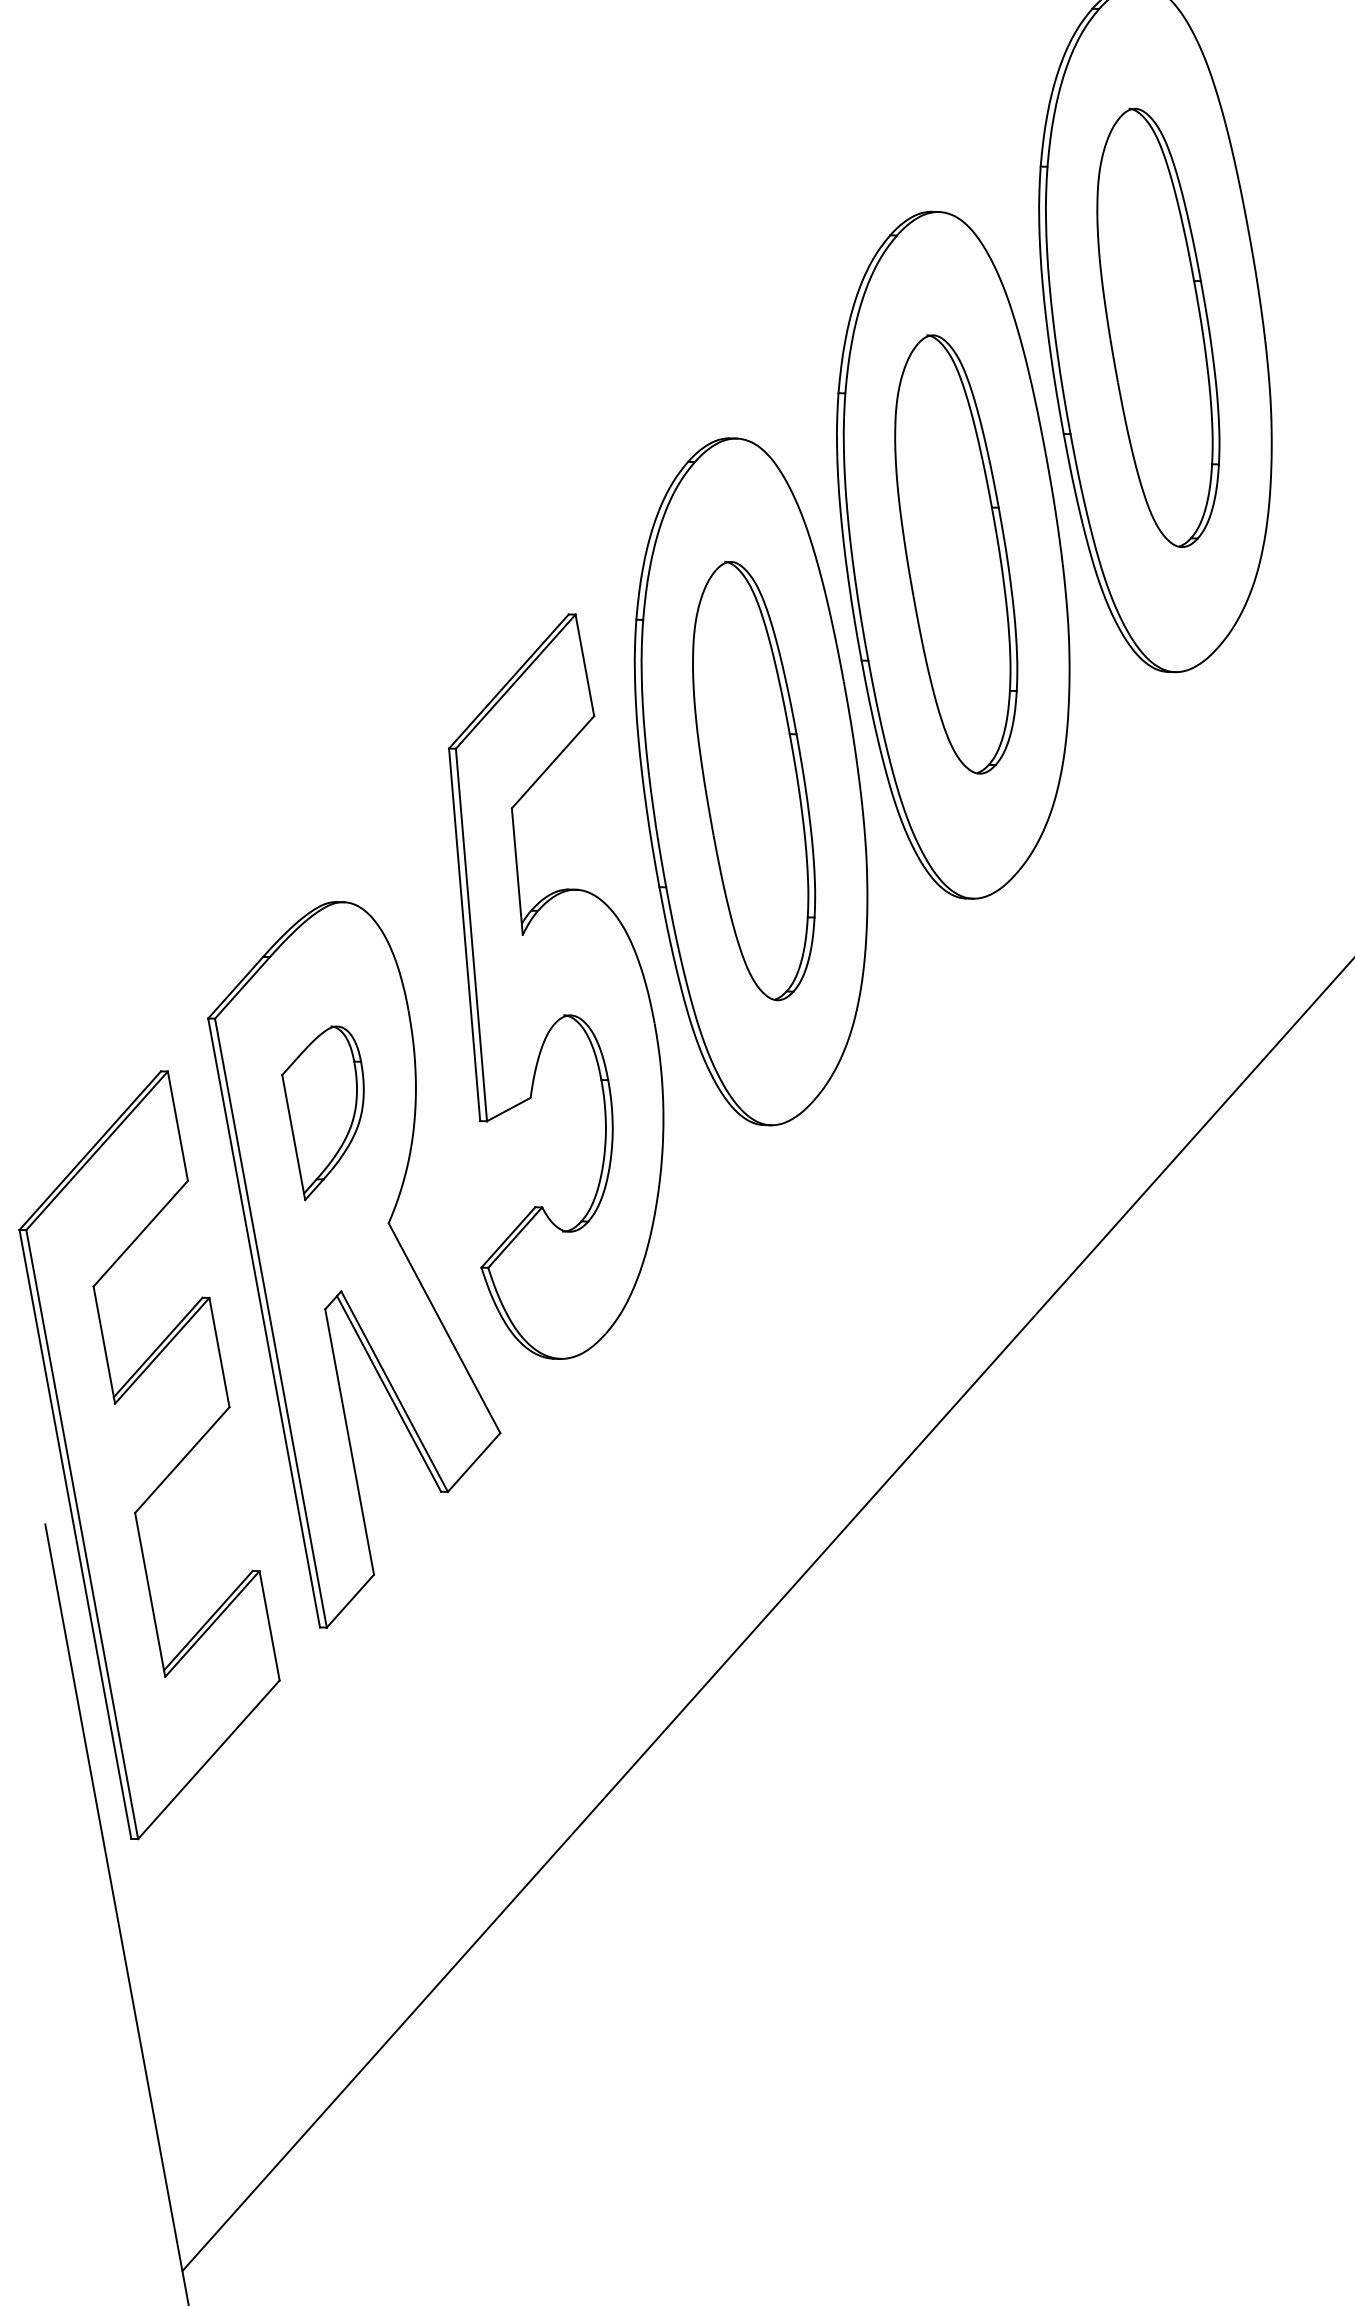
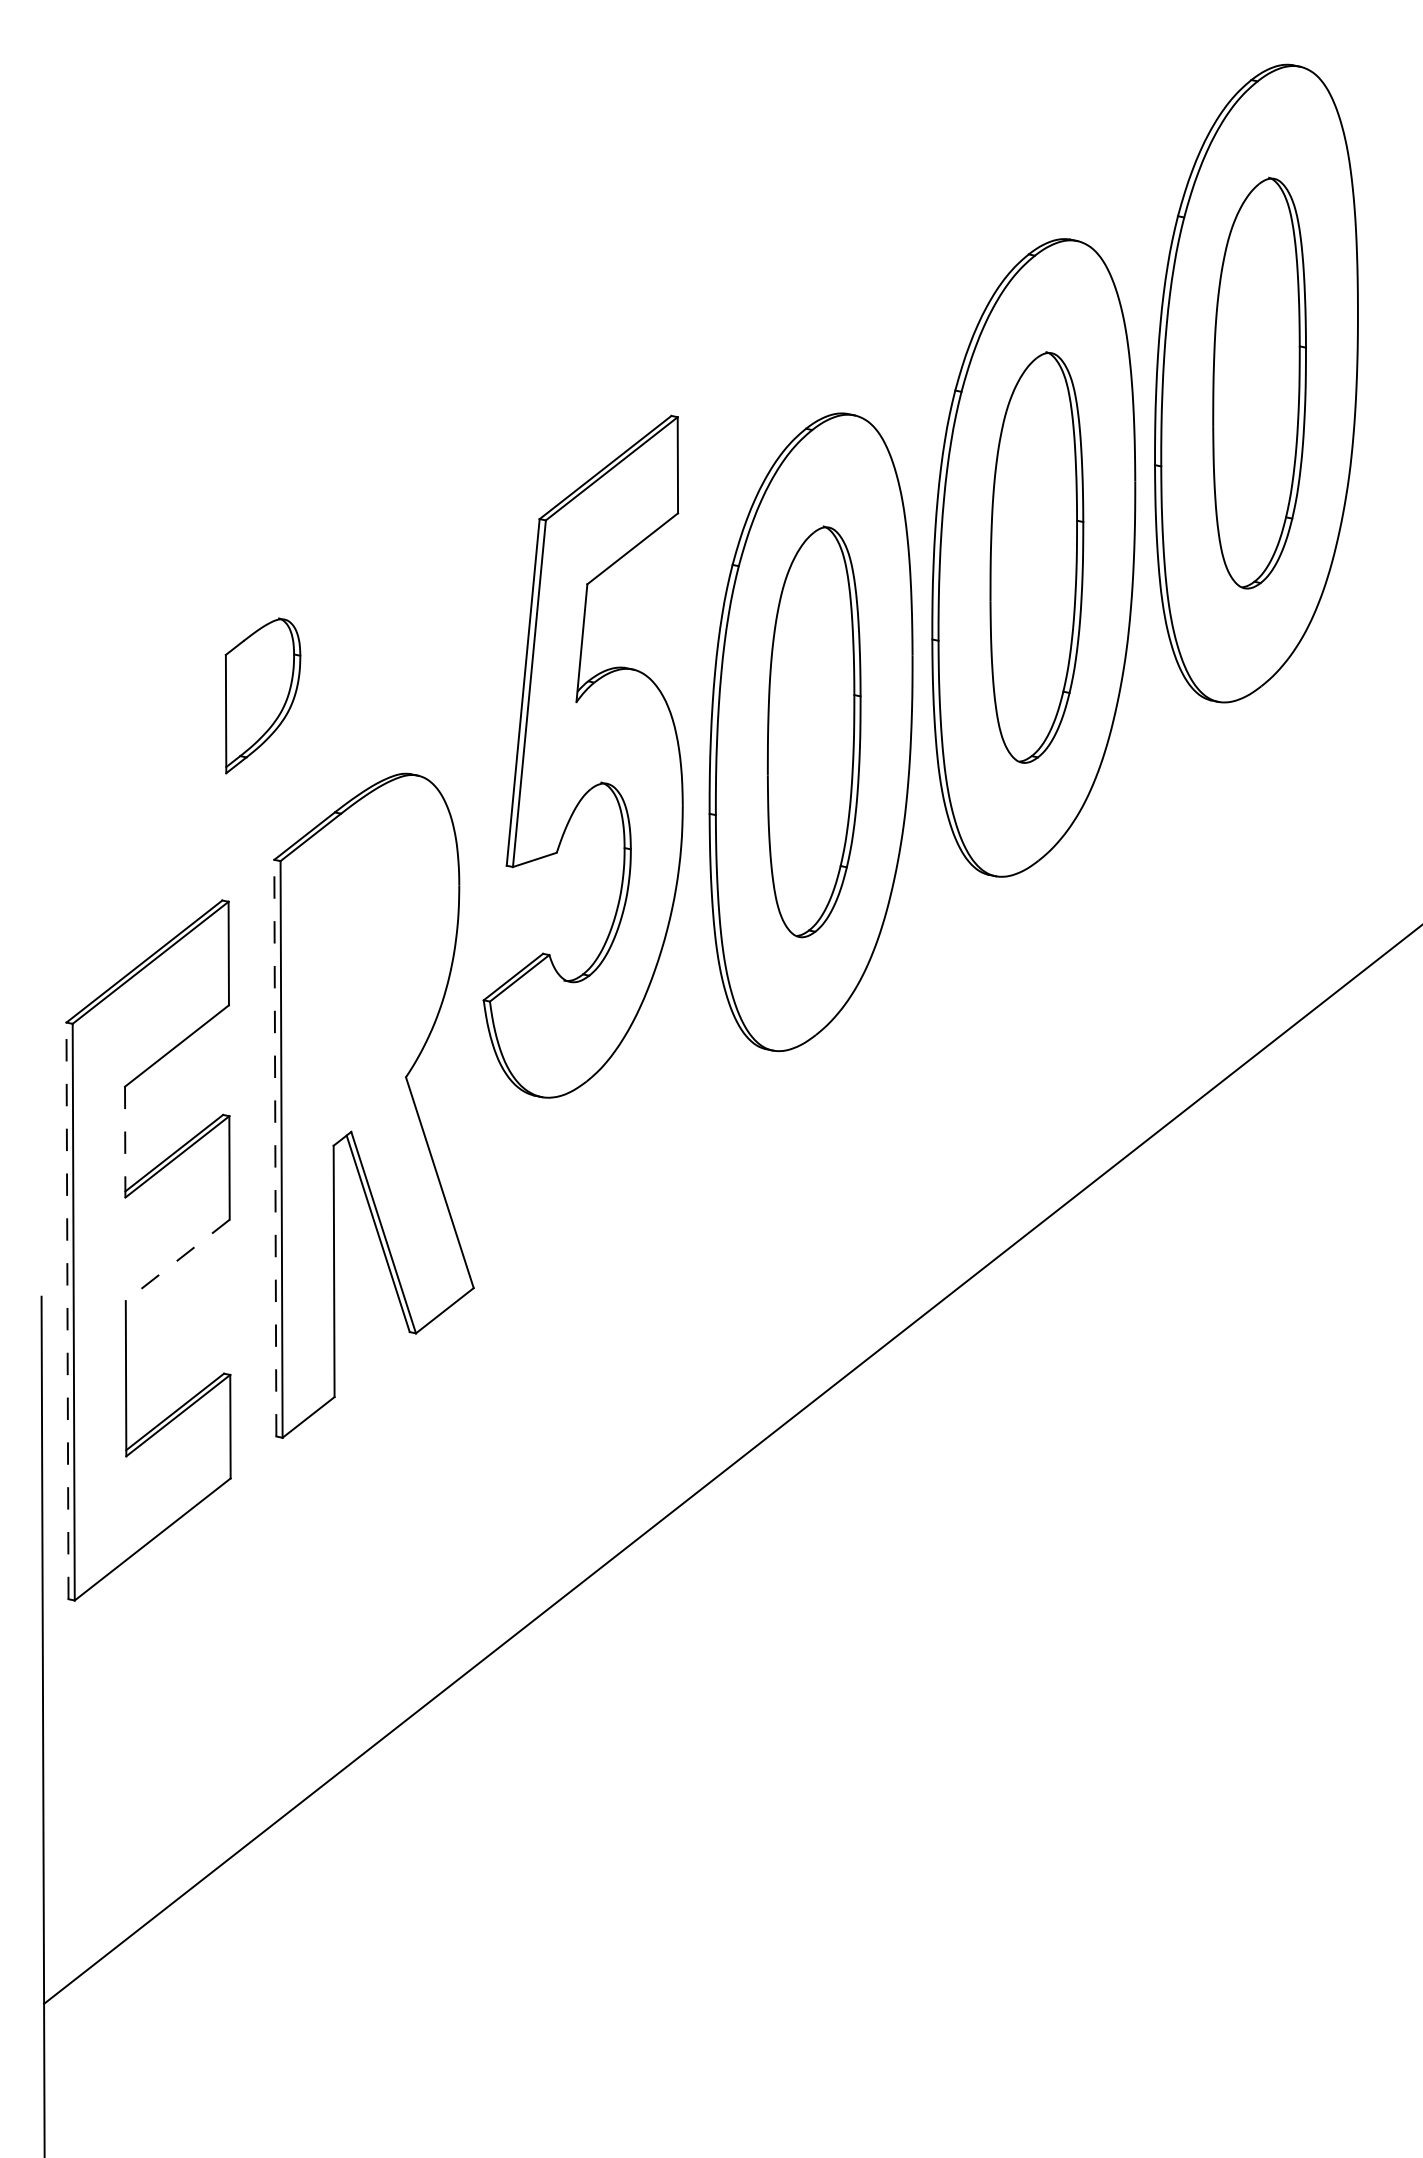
part: (539, 991) -> (582, 756), moved
part: (328, 1111) -> (262, 695), moved
line: (264, 1322) -> (275, 1147), solid -> dashed
line: (104, 1345) -> (125, 1142), solid -> dashed
line: (182, 1460) -> (177, 1260), solid -> dashed
line: (75, 1534) -> (67, 1310), solid -> dashed

